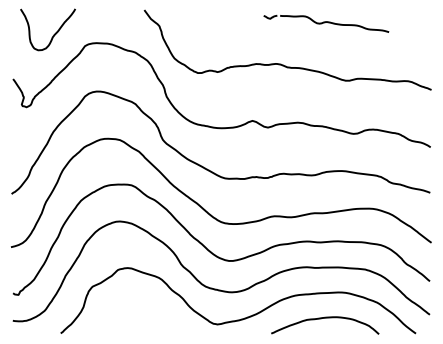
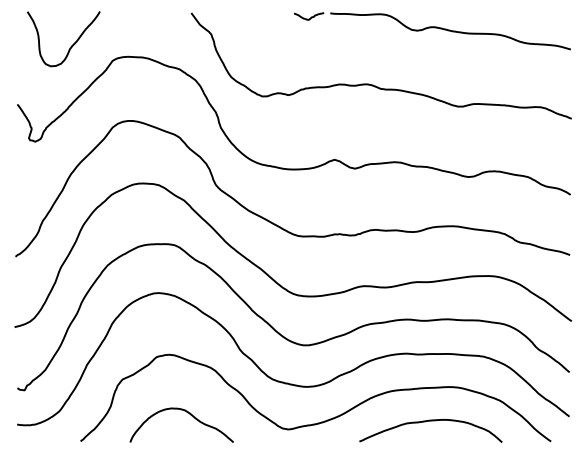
part: (326, 24) -> (432, 31), size x1.67
curve: (141, 312) -> (187, 413), added

